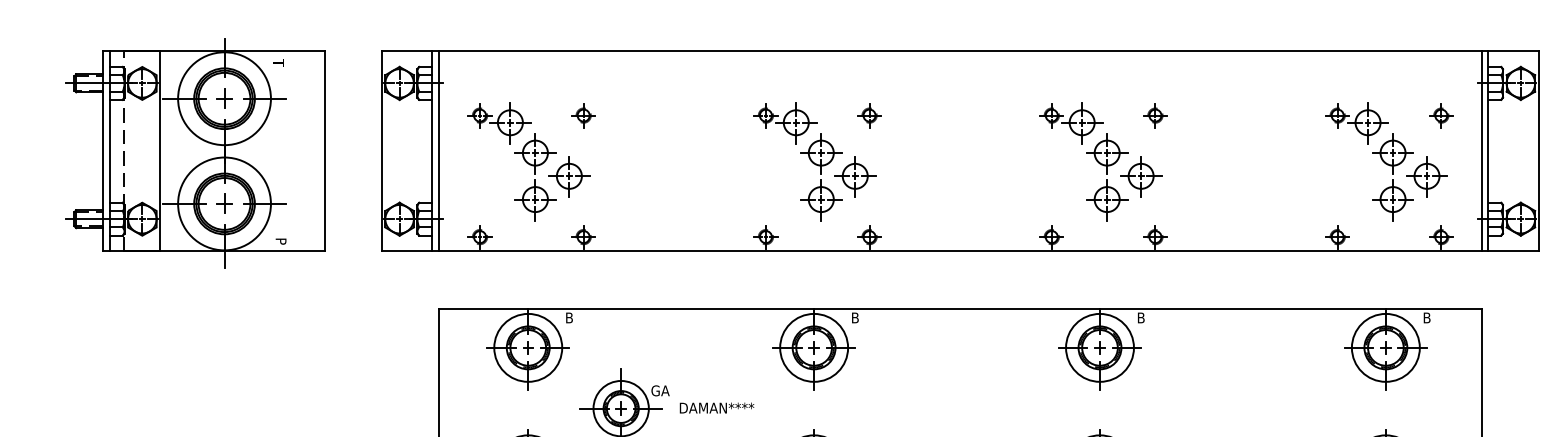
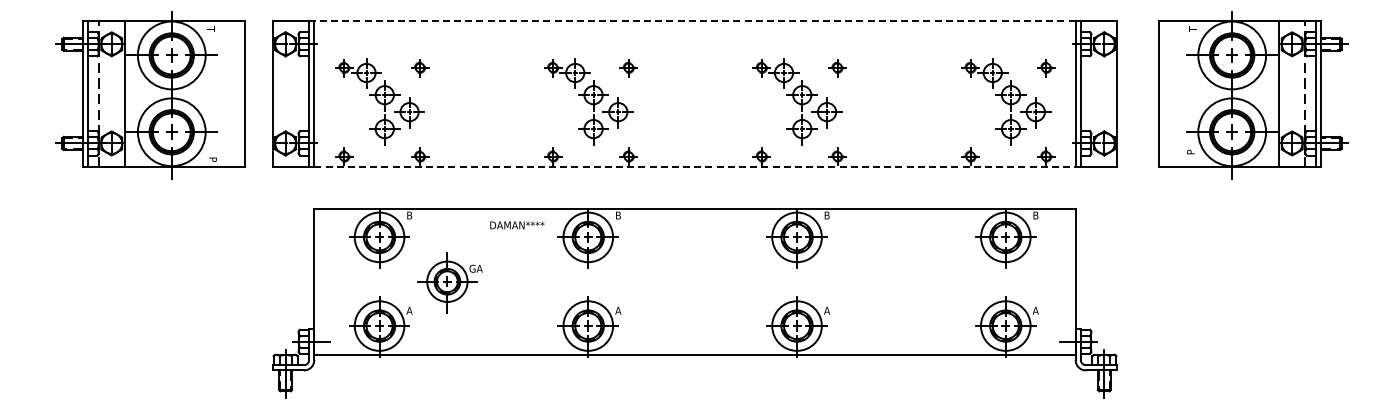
line: (960, 50) -> (695, 20), solid -> dashed
part: (195, 153) -> (150, 95), moved
line: (960, 250) -> (695, 166), solid -> dashed
text: (717, 408) -> (517, 225), moved

